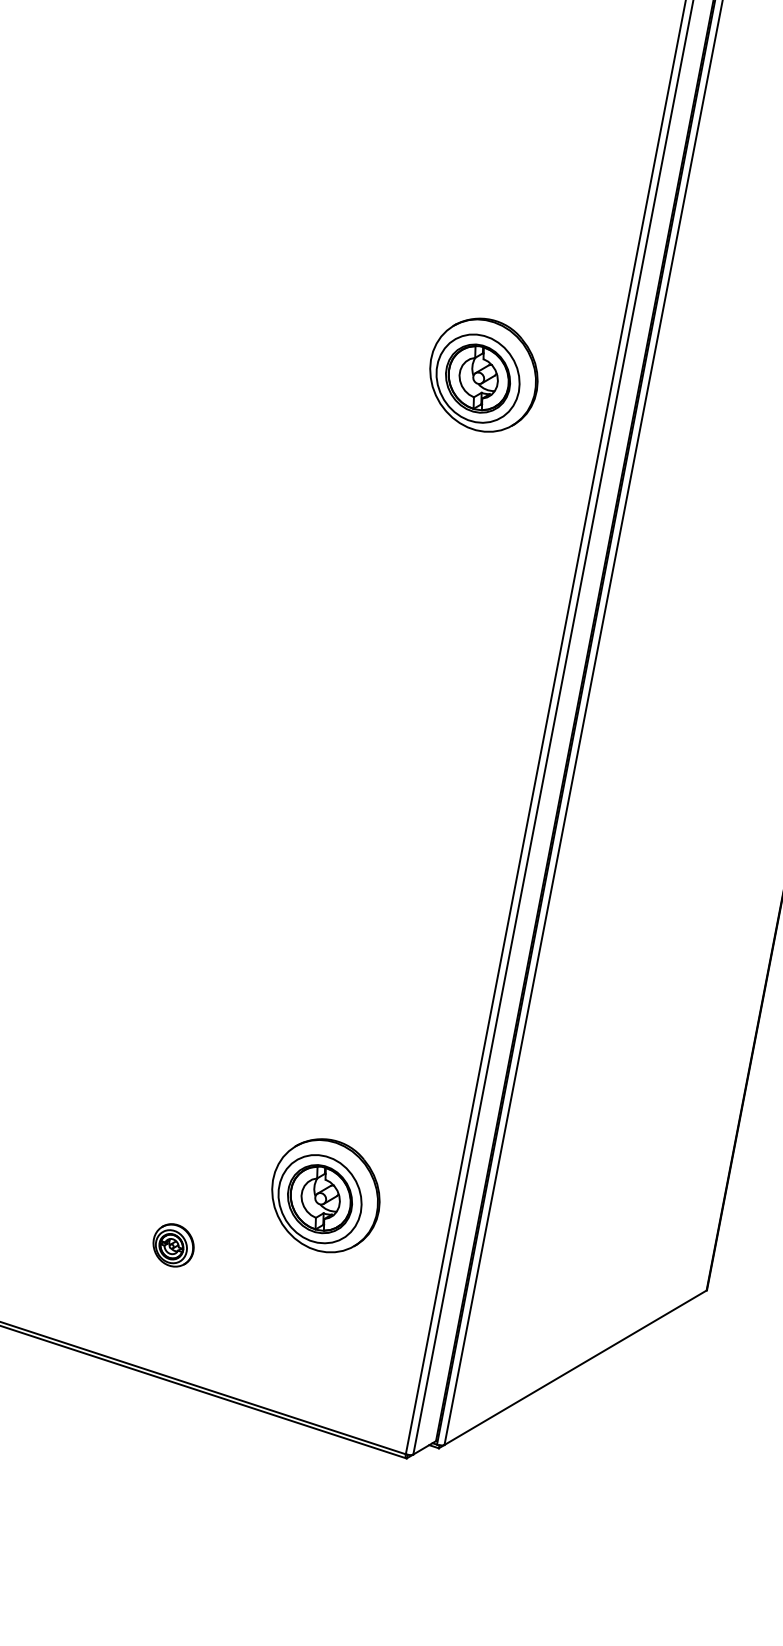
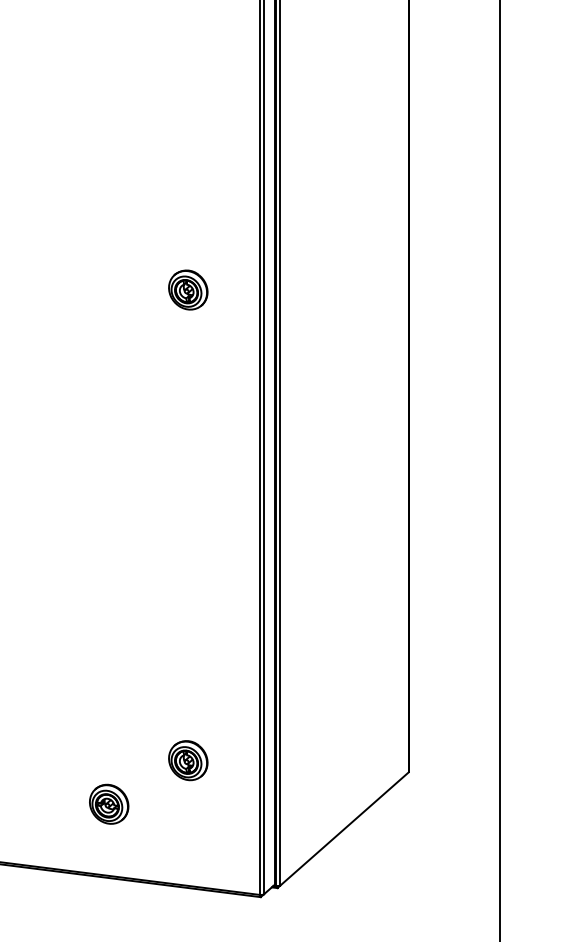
part: (484, 374) -> (188, 289), size x0.62
part: (326, 1195) -> (188, 760), size x0.62
part: (174, 1244) -> (109, 803), size x1.67

